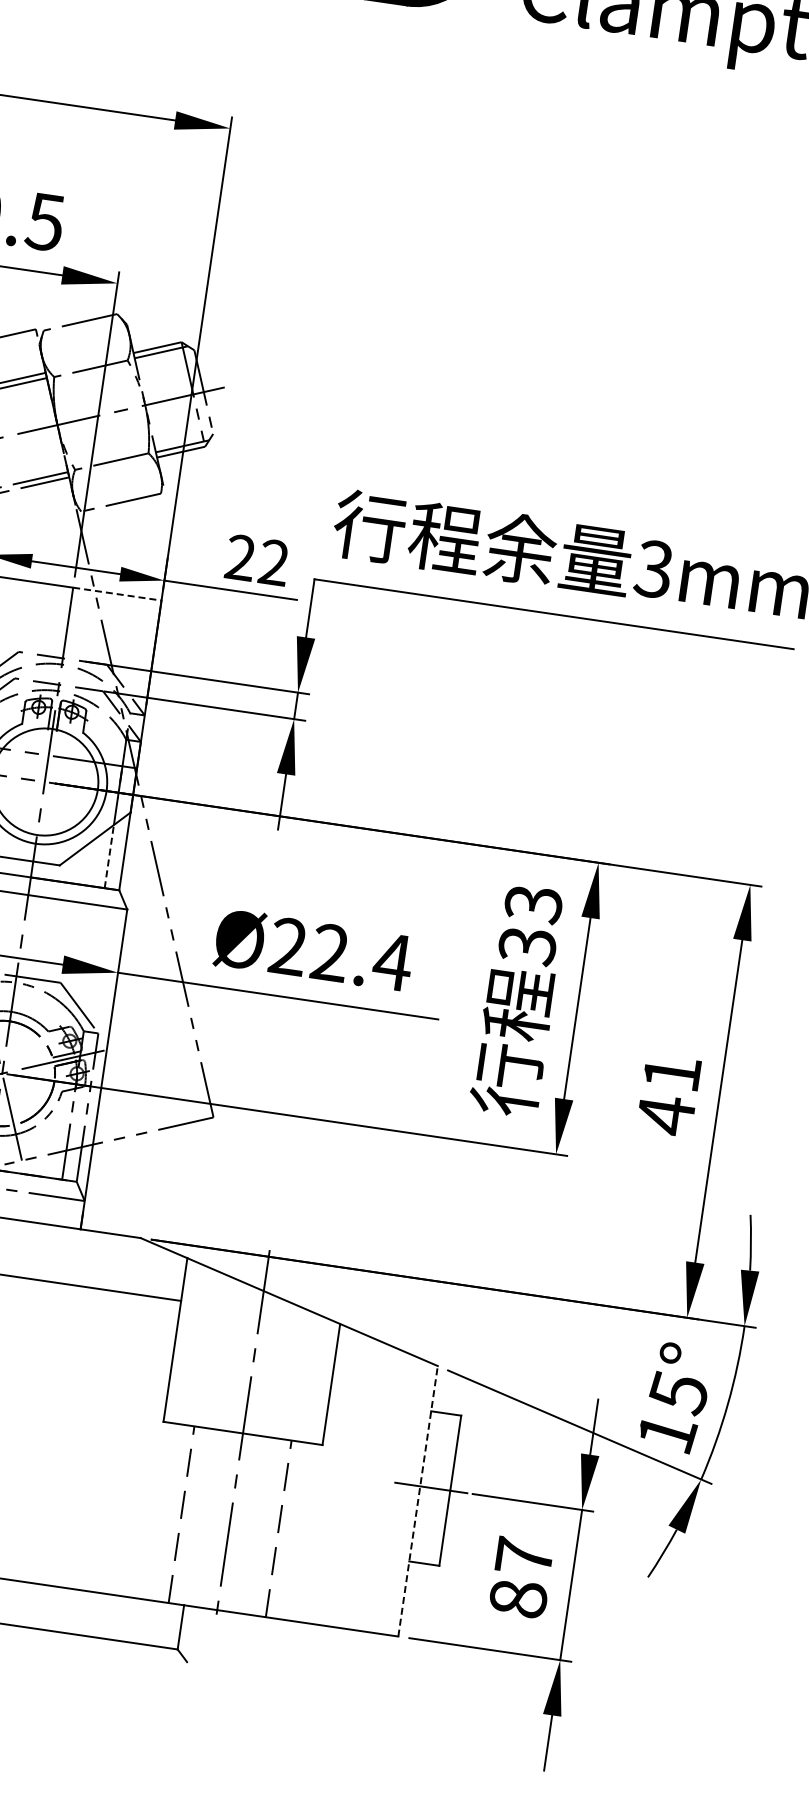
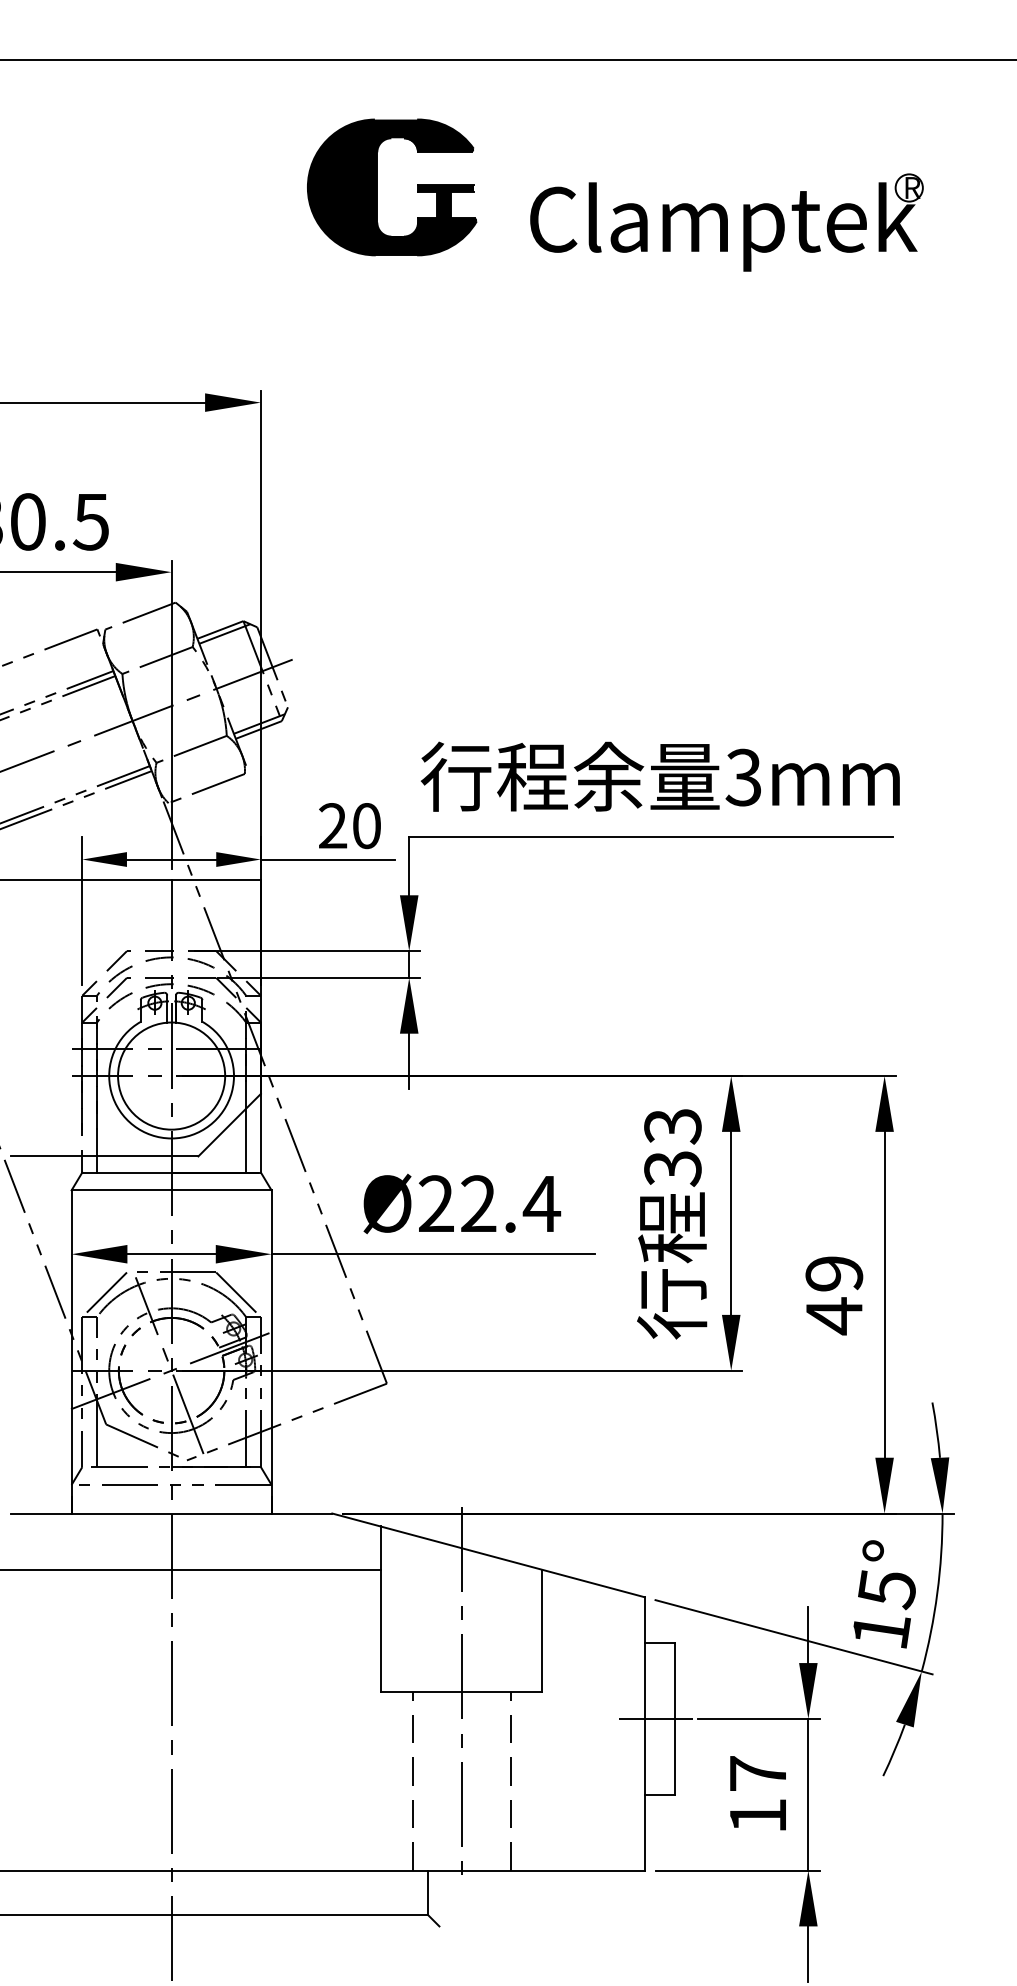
text: (273, 563) -> (366, 826), 22 -> 20
line: (117, 593) -> (216, 879), dashed -> solid
line: (109, 856) -> (246, 1140), dashed -> solid
text: (672, 1073) -> (834, 1273), 41 -> 49
line: (417, 1500) -> (644, 1733), dashed -> solid
text: (517, 1598) -> (757, 1815), 87 -> 17

